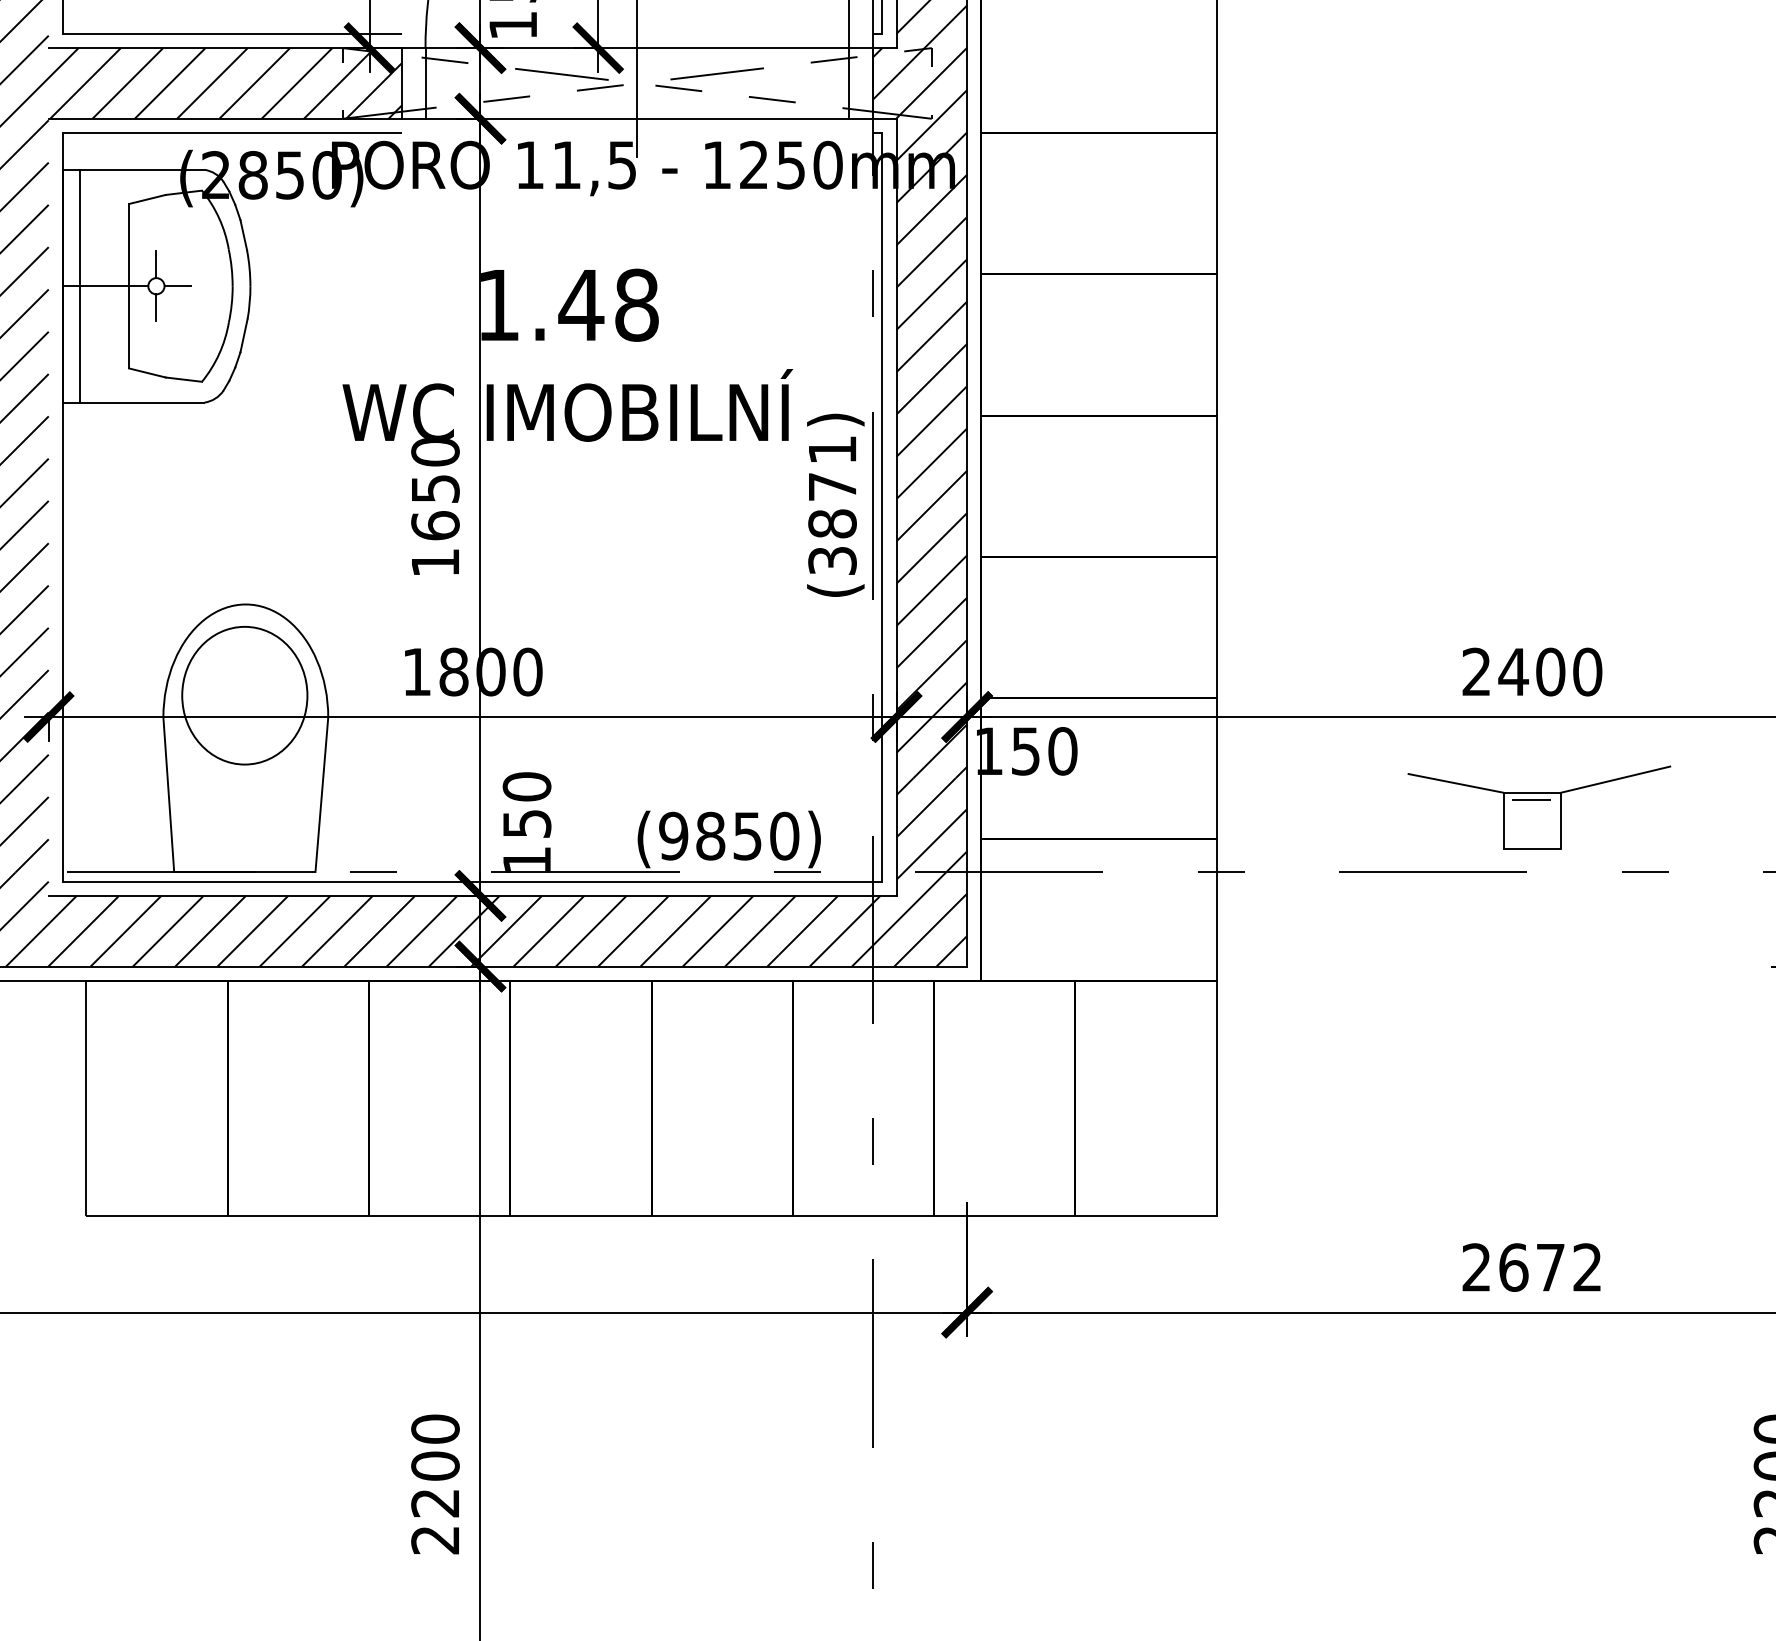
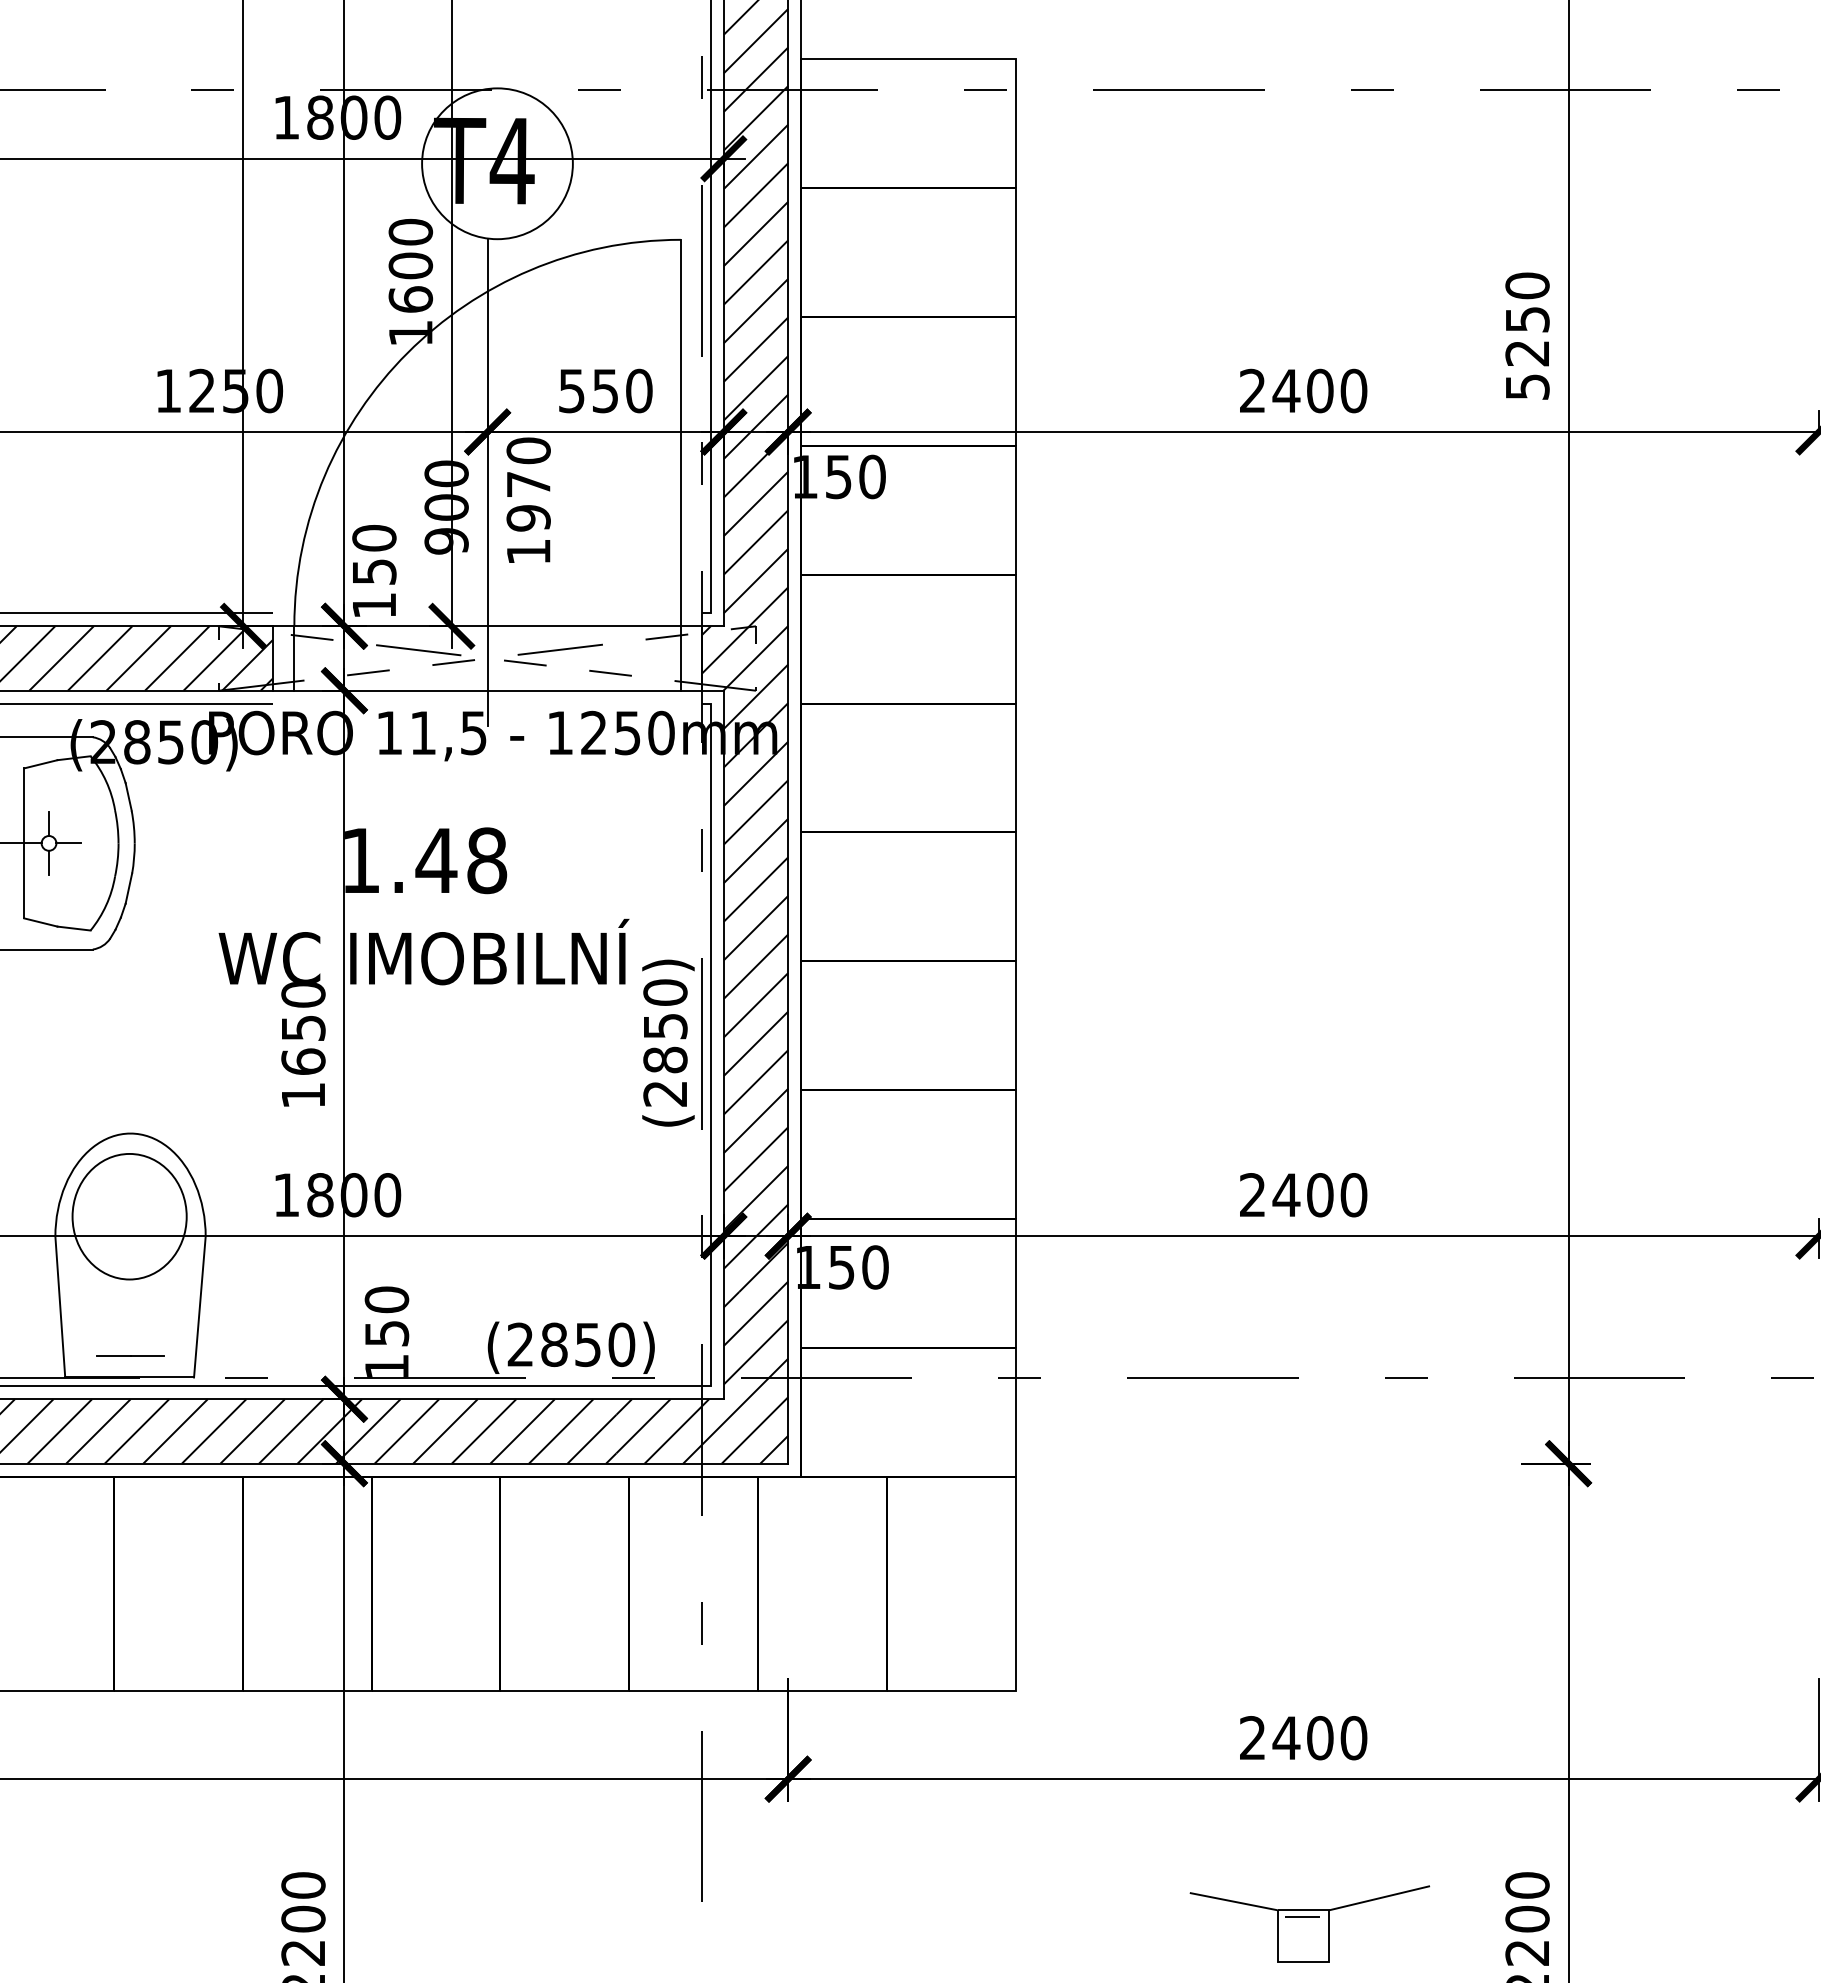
text: (832, 504) -> (665, 1042), (3871) -> (2850)
part: (1538, 807) -> (1309, 1923), moved
text: (673, 835) -> (520, 1344), (9850) -> (2850)
line: (245, 847) -> (130, 1355), added
text: (1549, 1267) -> (1319, 1738), 2672 -> 2400

